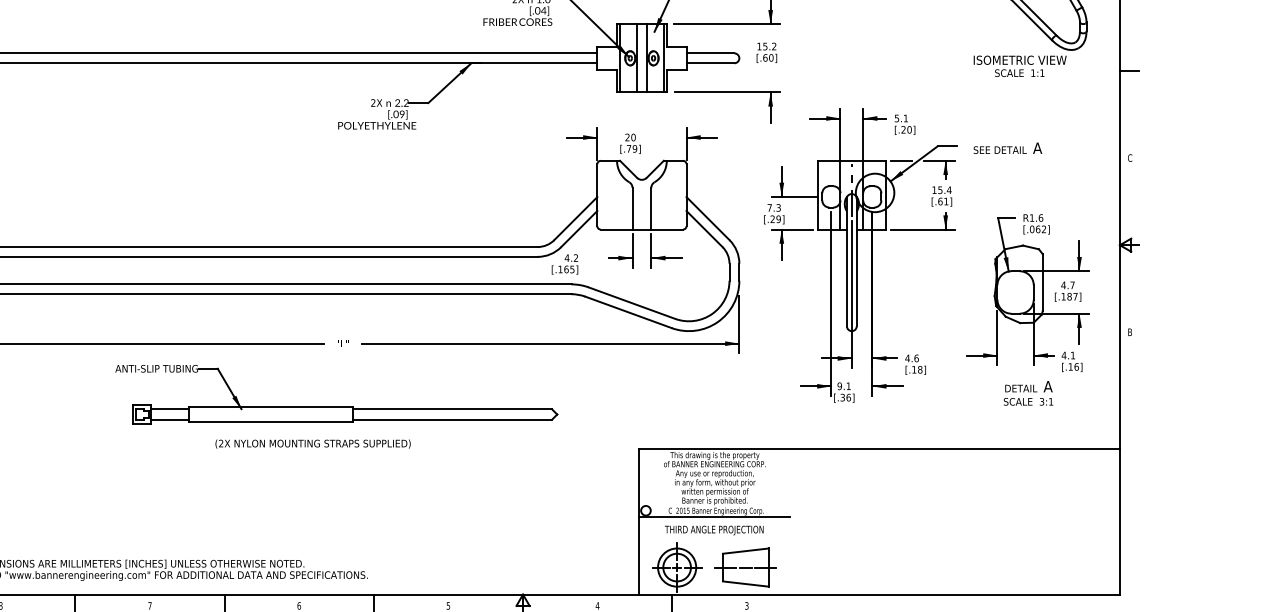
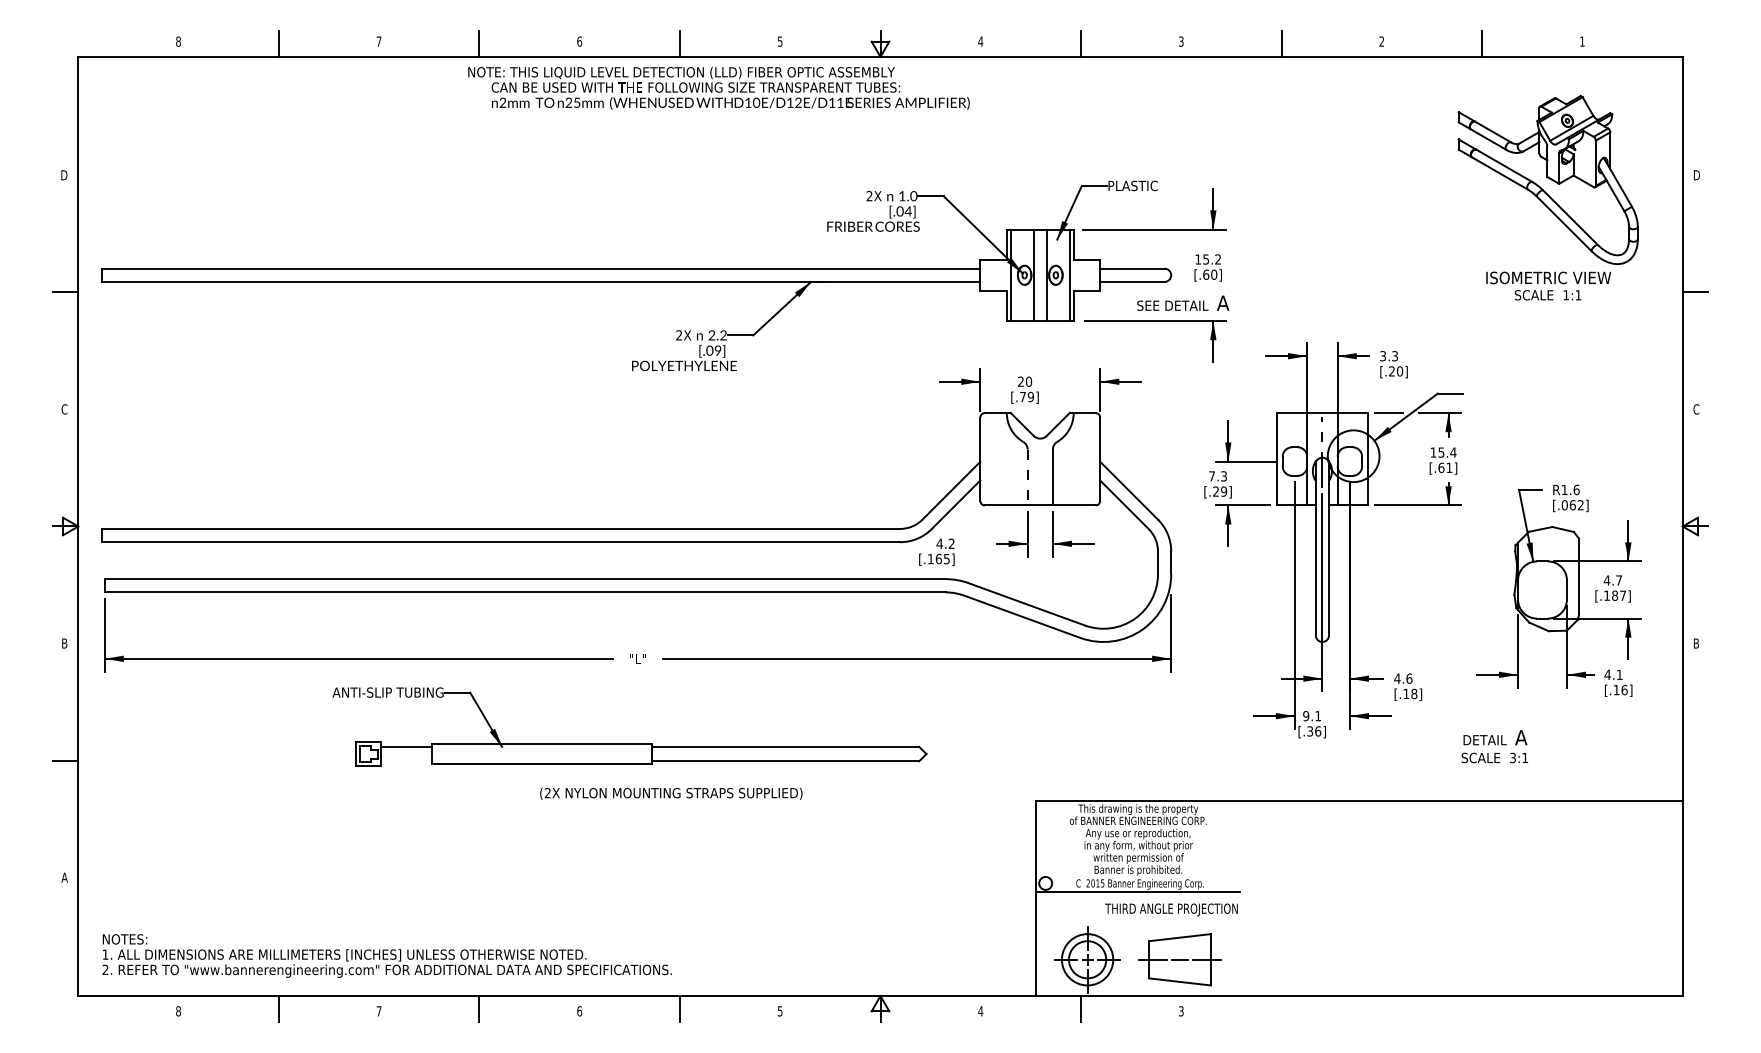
text: (901, 118) -> (1389, 356), 5.1 -> 3.3
text: (1008, 147) -> (1183, 302), moved
line: (632, 208) -> (1027, 477), solid -> dashed
text: (1028, 393) -> (1494, 746), moved
line: (169, 420) -> (405, 761), removed
text: (313, 443) -> (671, 793), moved
text: (714, 530) -> (1171, 909), moved

